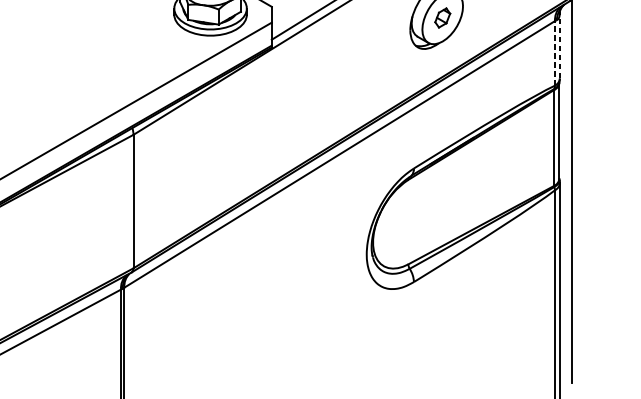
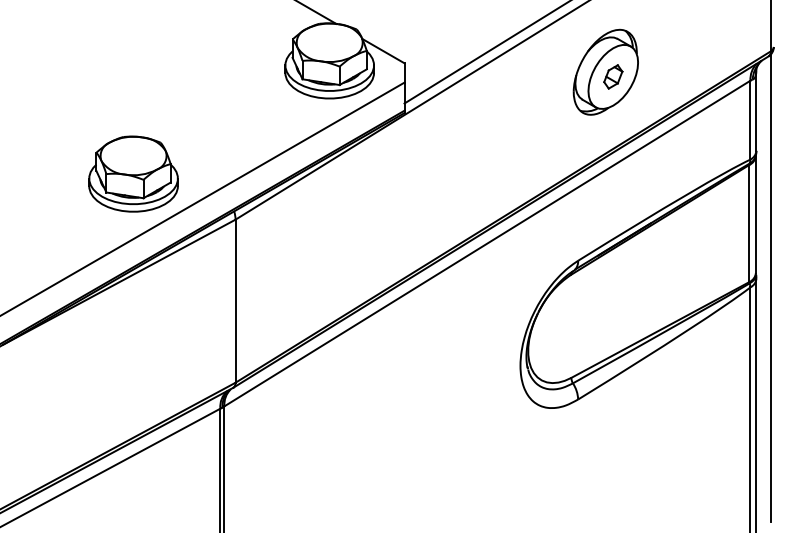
line: (559, 45) -> (756, 110), dashed -> solid
line: (555, 52) -> (750, 119), dashed -> solid
part: (49, 97) -> (133, 173), added

